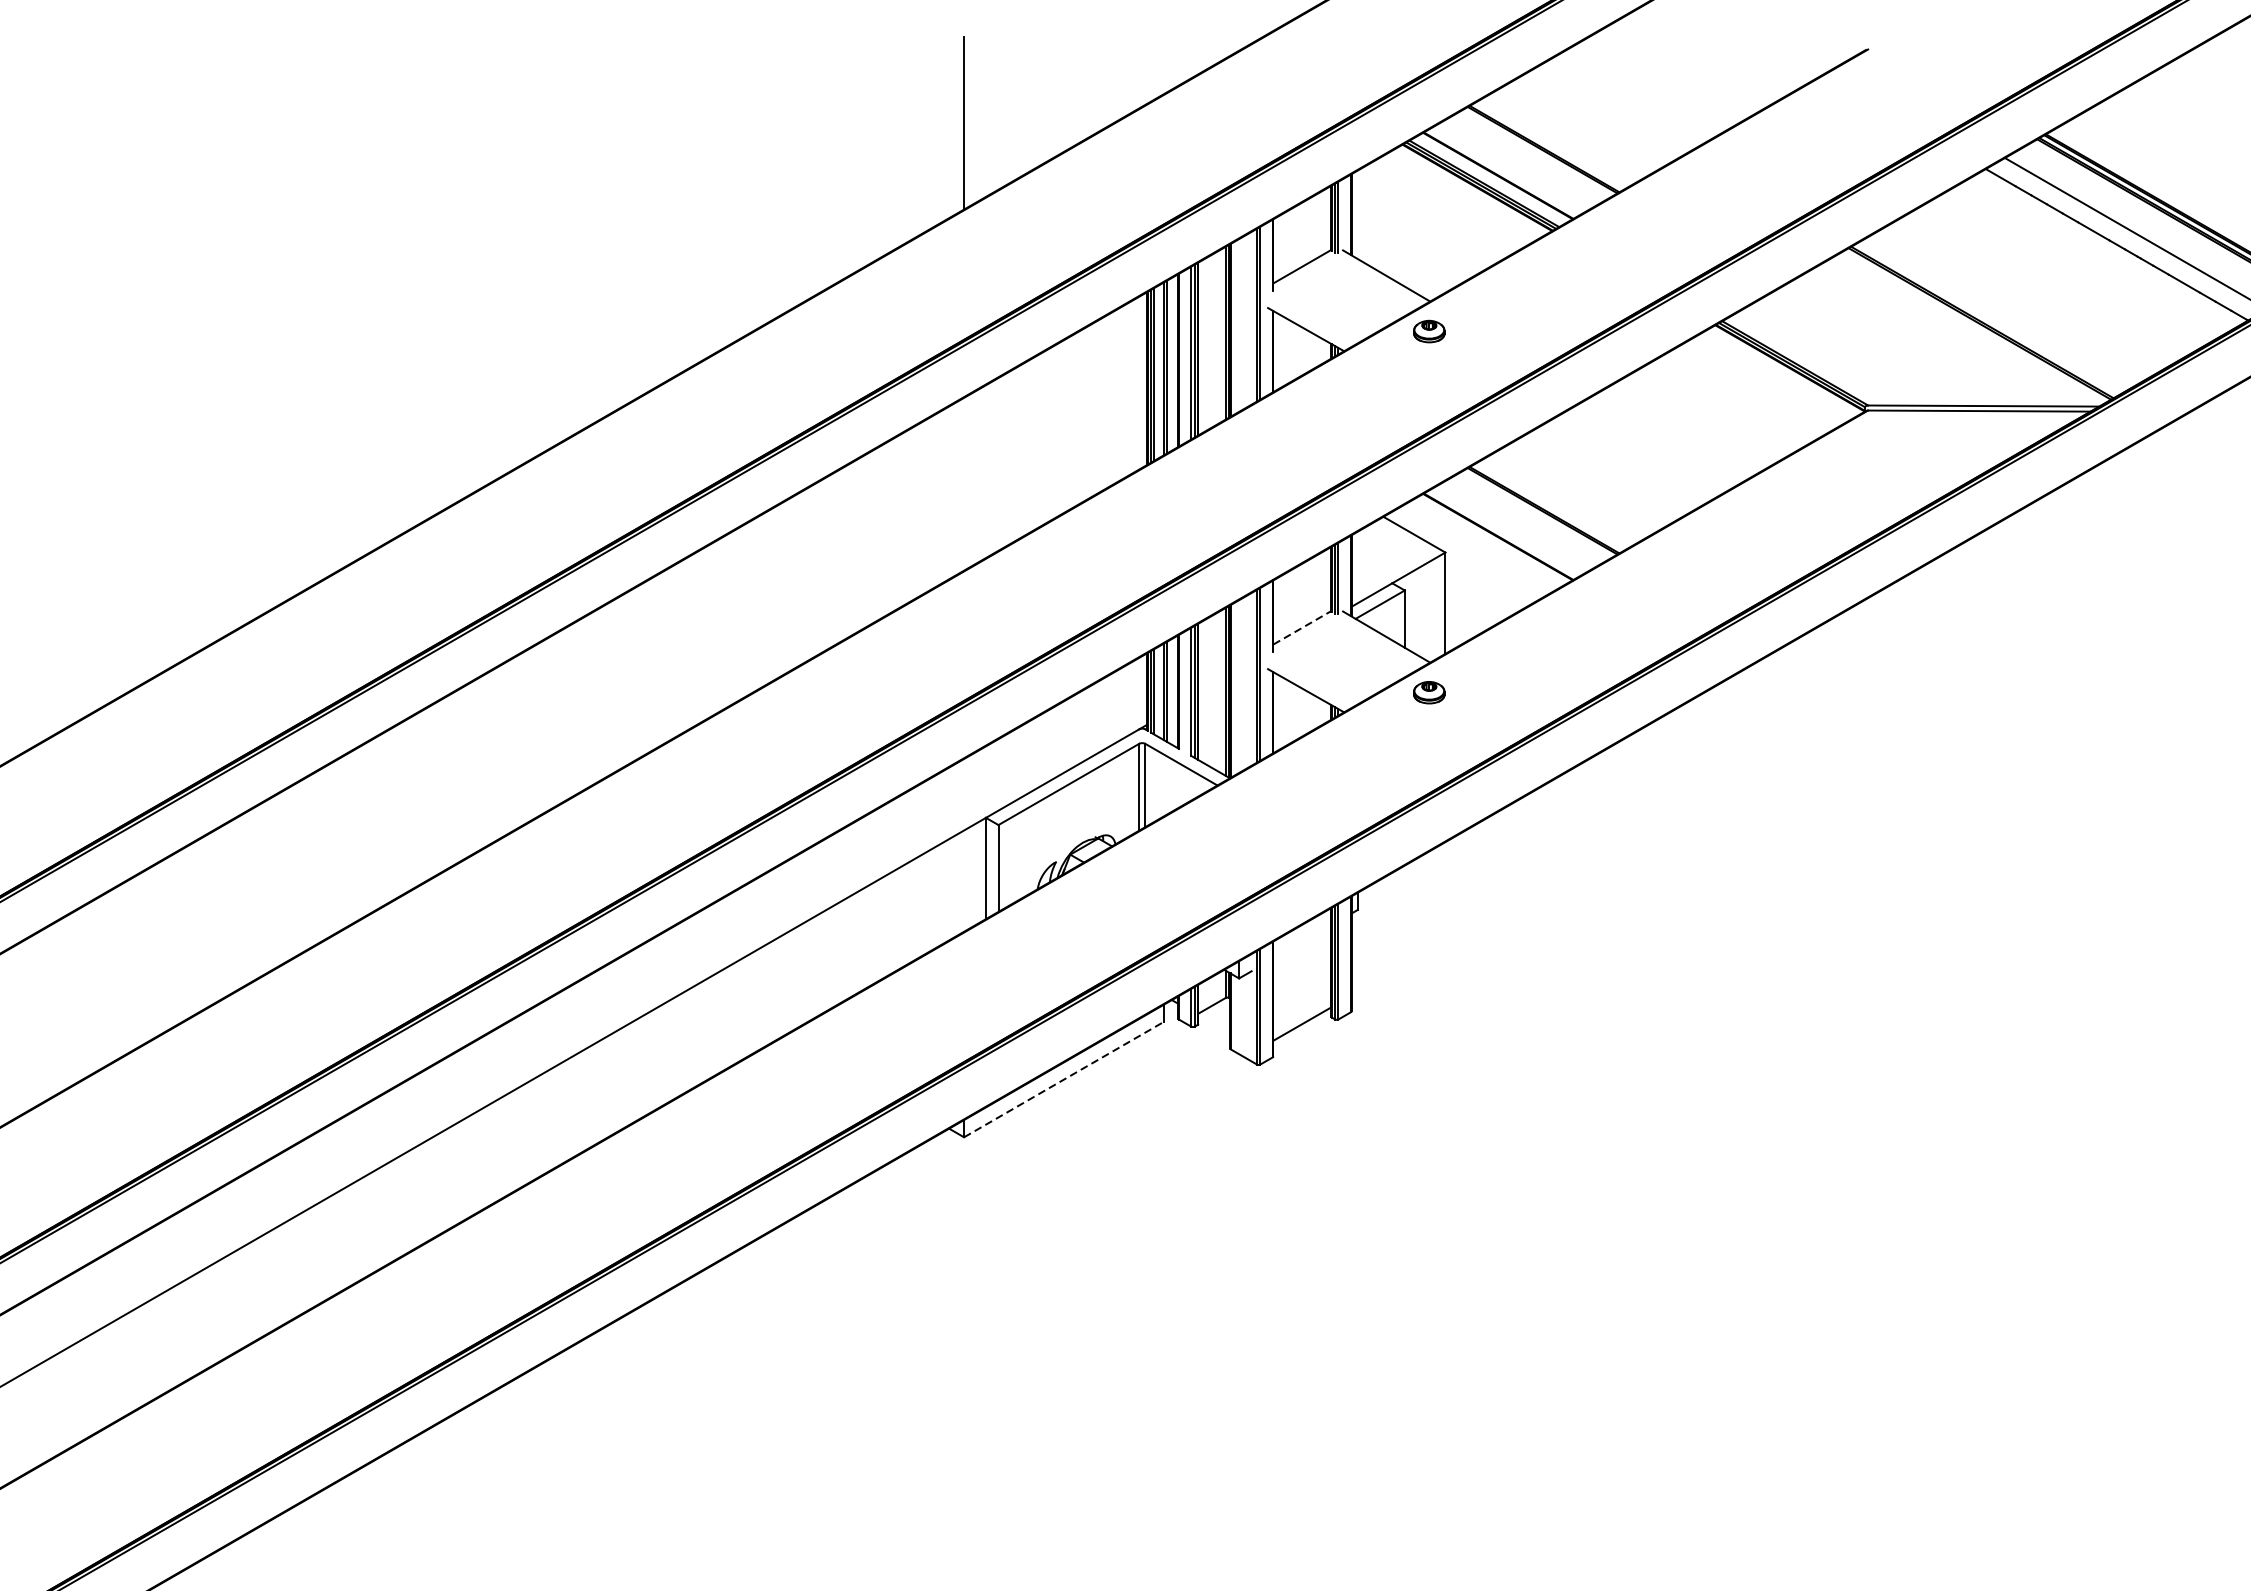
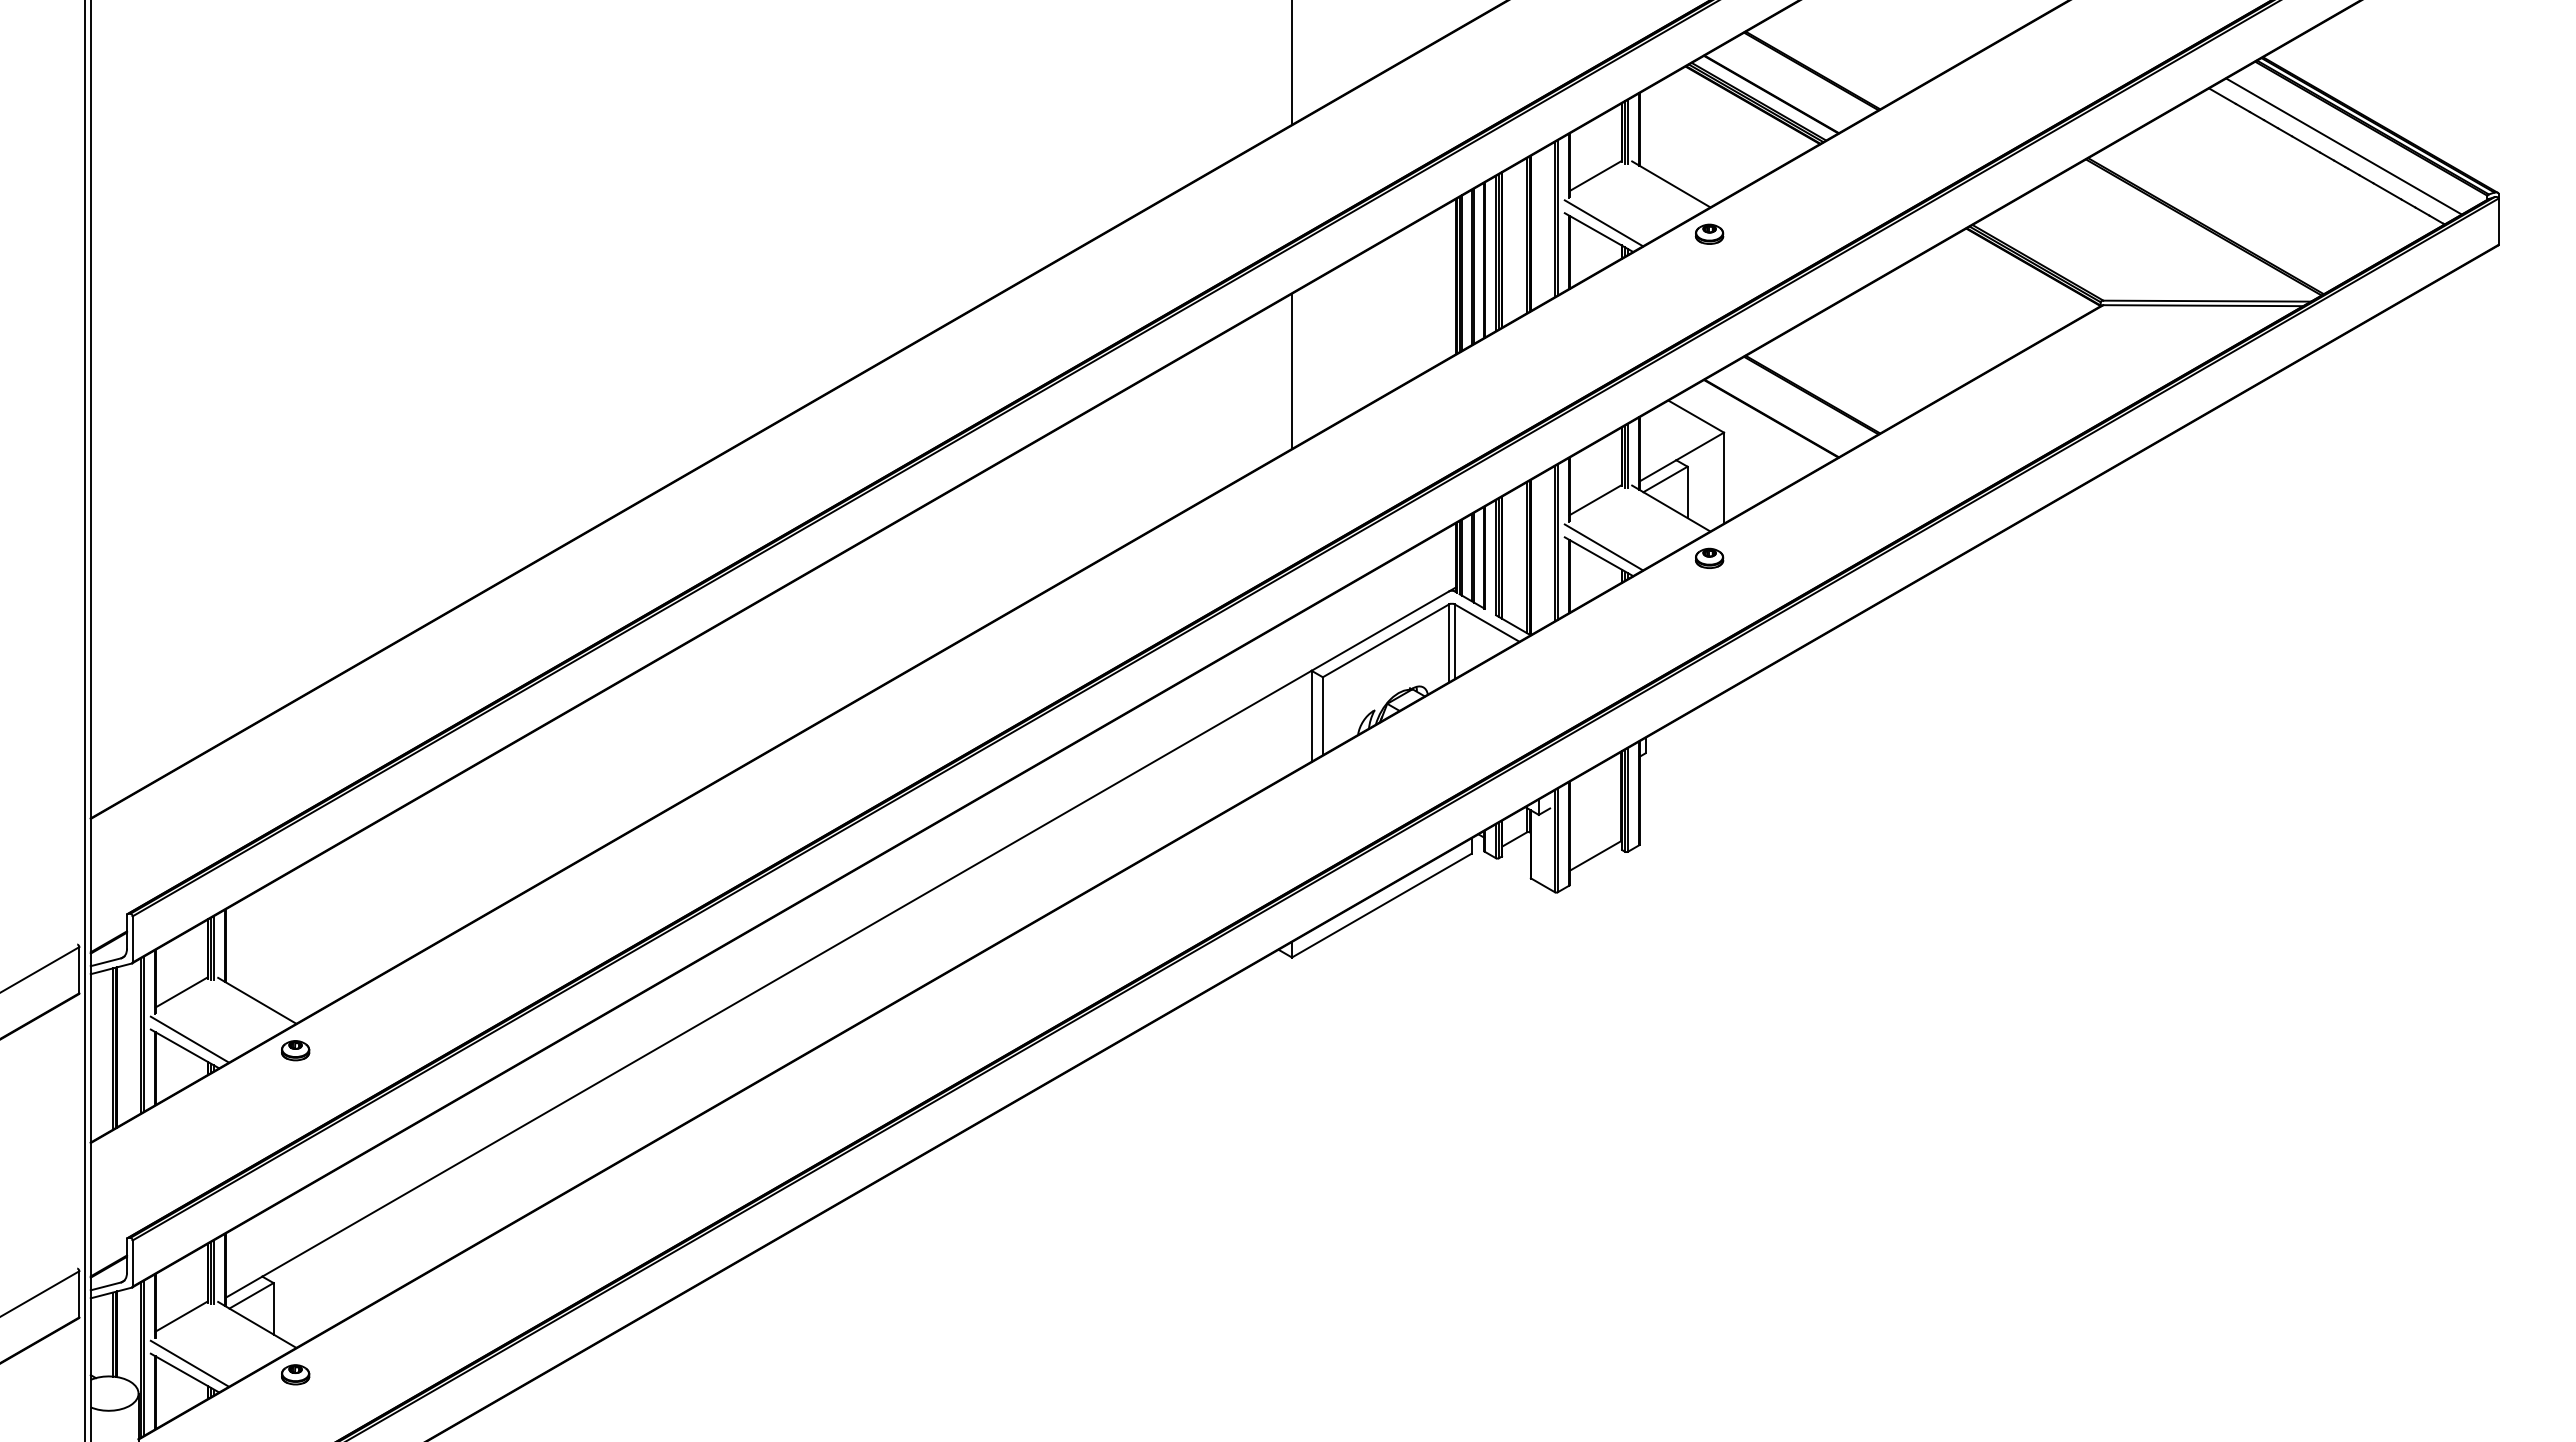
line: (1311, 319) -> (1603, 223), added
line: (964, 483) -> (1292, 370), added
line: (1303, 627) -> (1596, 499), dashed -> solid
line: (1311, 680) -> (1603, 547), added
line: (1063, 1079) -> (1381, 905), dashed -> solid

